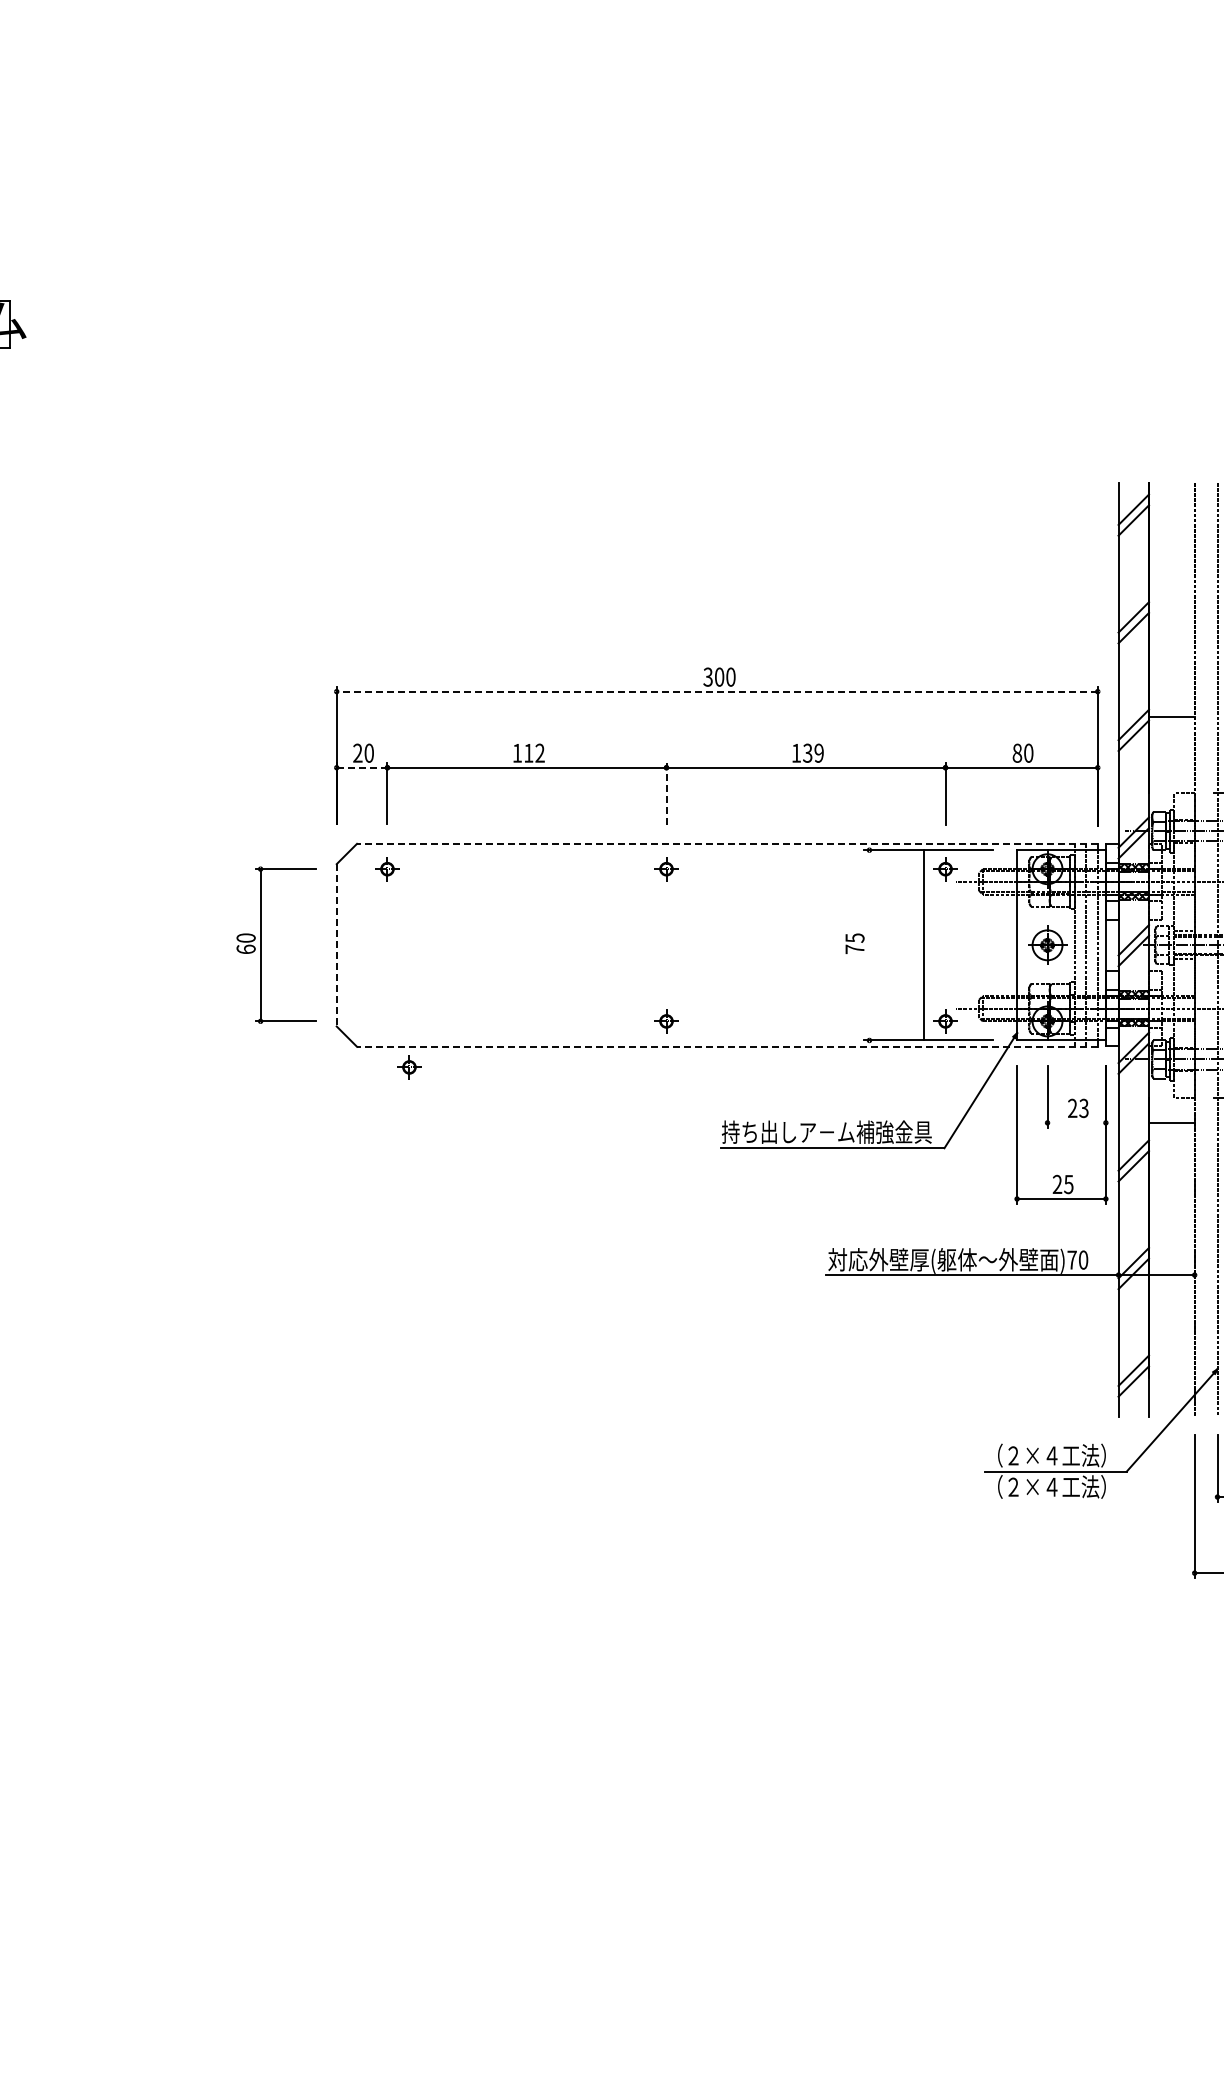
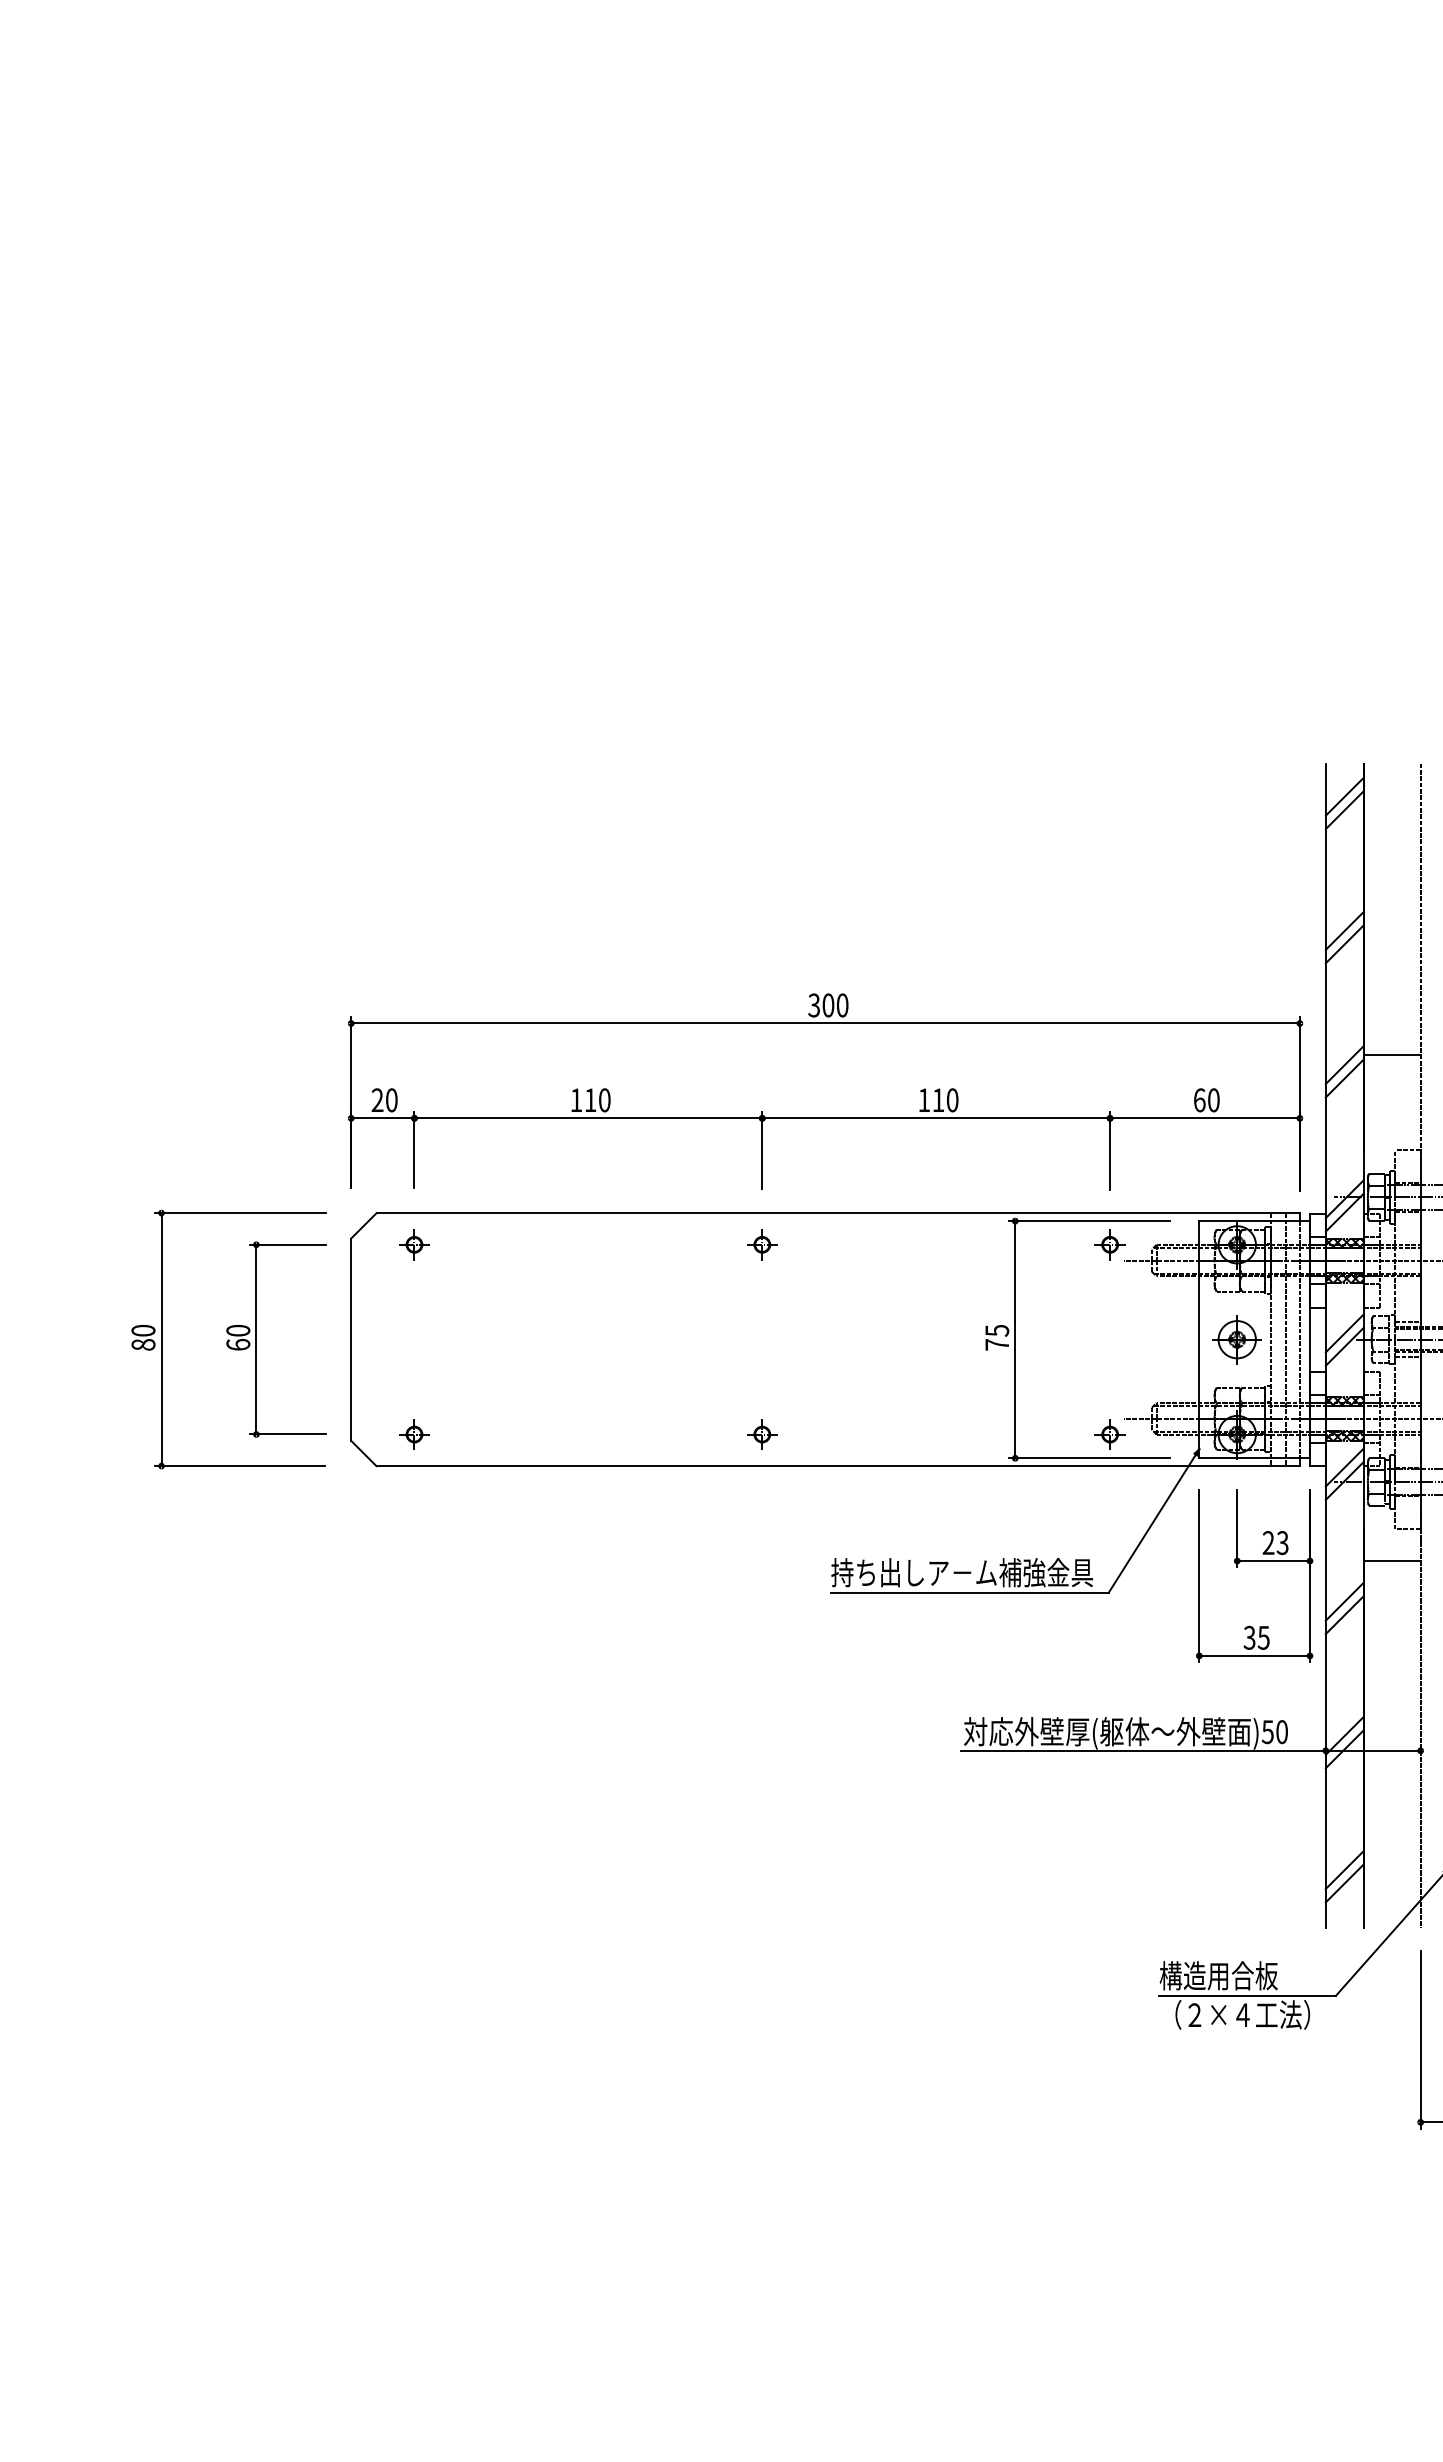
line: (717, 691) -> (825, 1023), dashed -> solid
text: (539, 752) -> (603, 1099), 112 -> 110
text: (813, 752) -> (945, 1099), 139 -> 110
text: (1017, 752) -> (1199, 1099), 80 -> 60
line: (362, 767) -> (383, 1118), dashed -> solid
line: (666, 793) -> (762, 1150), dashed -> solid
line: (726, 843) -> (837, 1212), dashed -> solid
part: (185, 945) -> (162, 1339), added
line: (336, 945) -> (350, 1339), dashed -> solid
line: (924, 945) -> (1015, 1339), moved
line: (726, 1046) -> (837, 1465), dashed -> solid
part: (409, 1067) -> (414, 1434), moved
line: (1076, 1122) -> (1273, 1560), added
text: (1057, 1184) -> (1249, 1637), 25 -> 35
text: (1071, 1259) -> (1267, 1731), )70 -> )50
text: (1045, 1455) -> (1234, 1975), （２×４工法） -> 構造用合板

